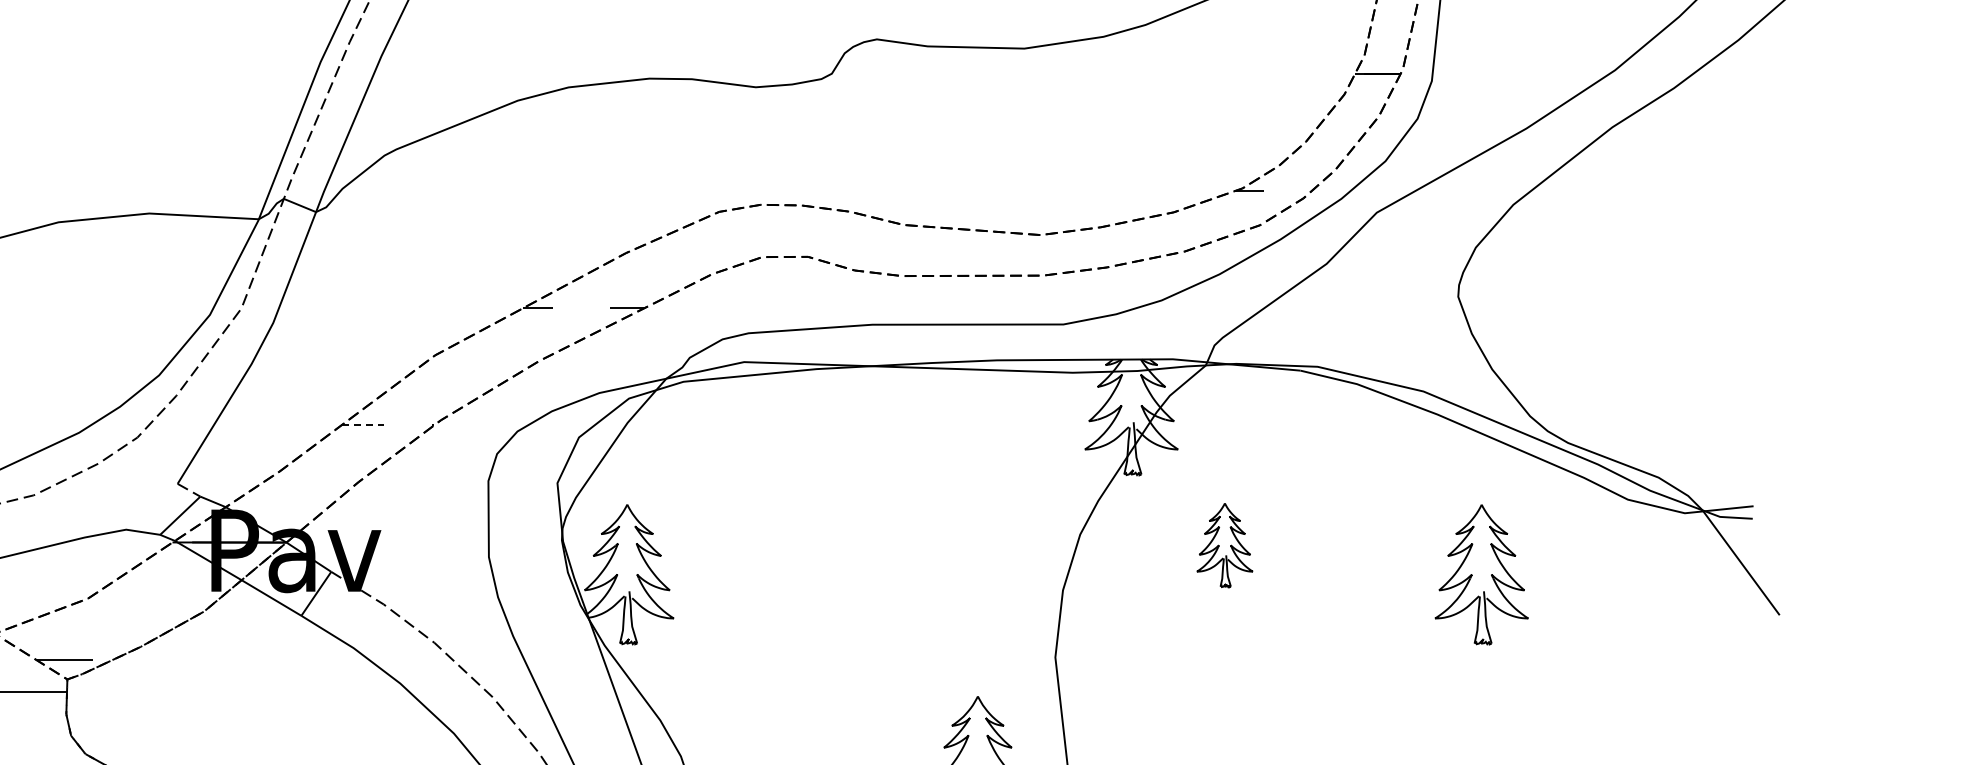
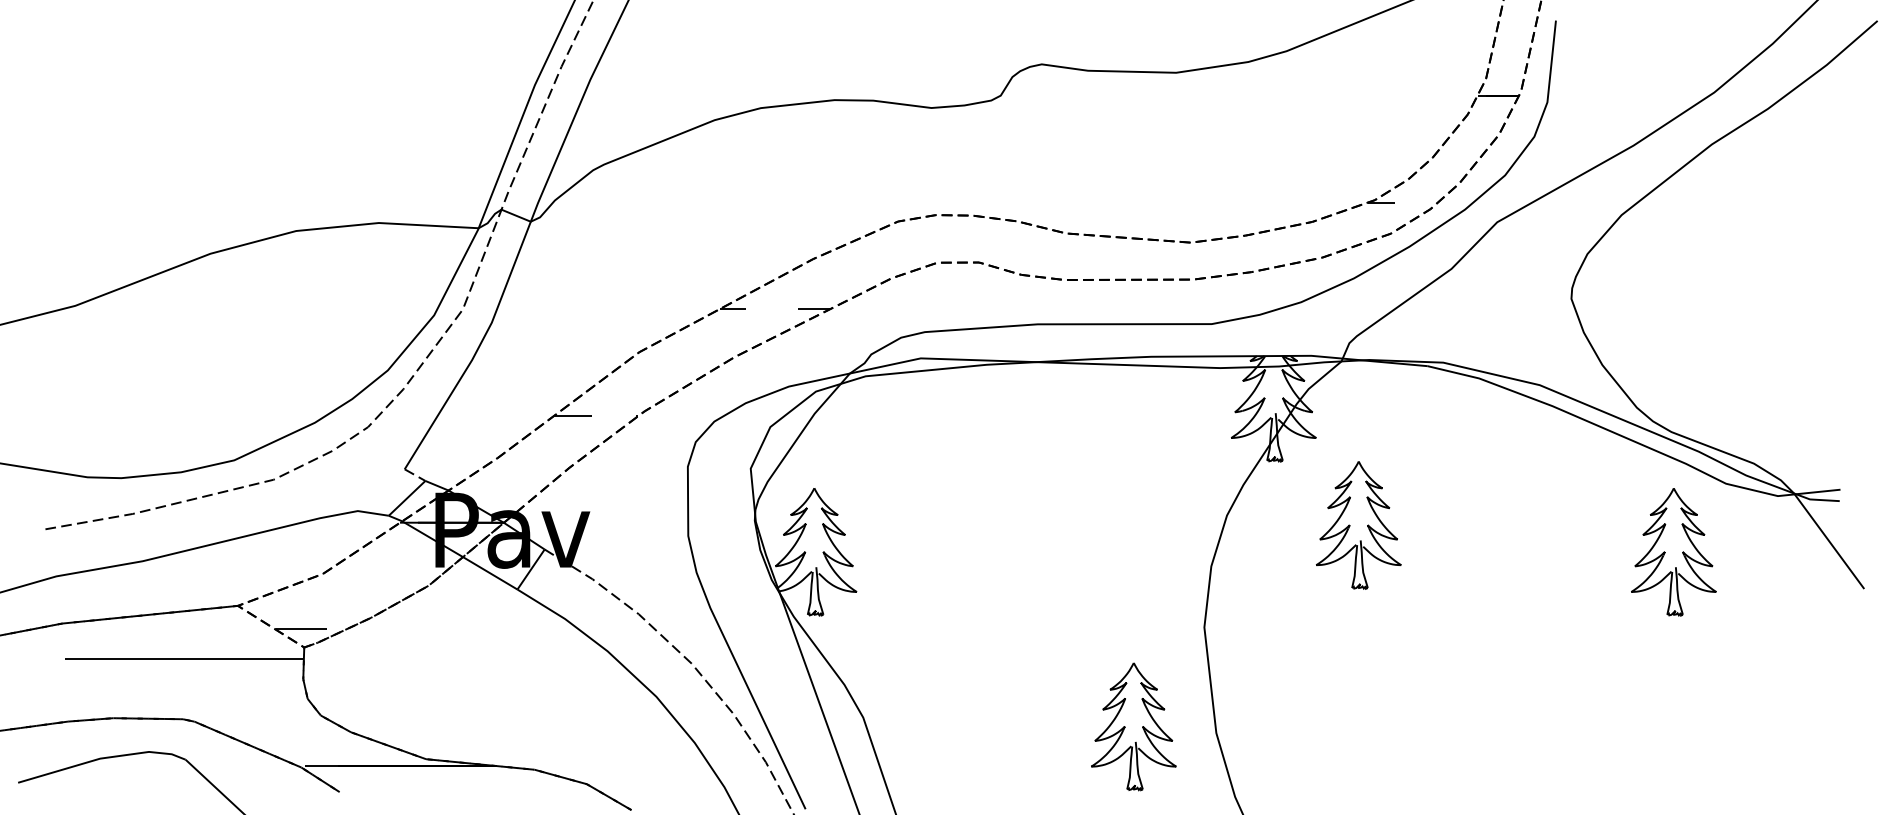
line: (362, 425) -> (573, 416), dashed -> solid
part: (1224, 545) -> (1358, 525), size x1.67
part: (1481, 575) -> (1673, 552), moved

